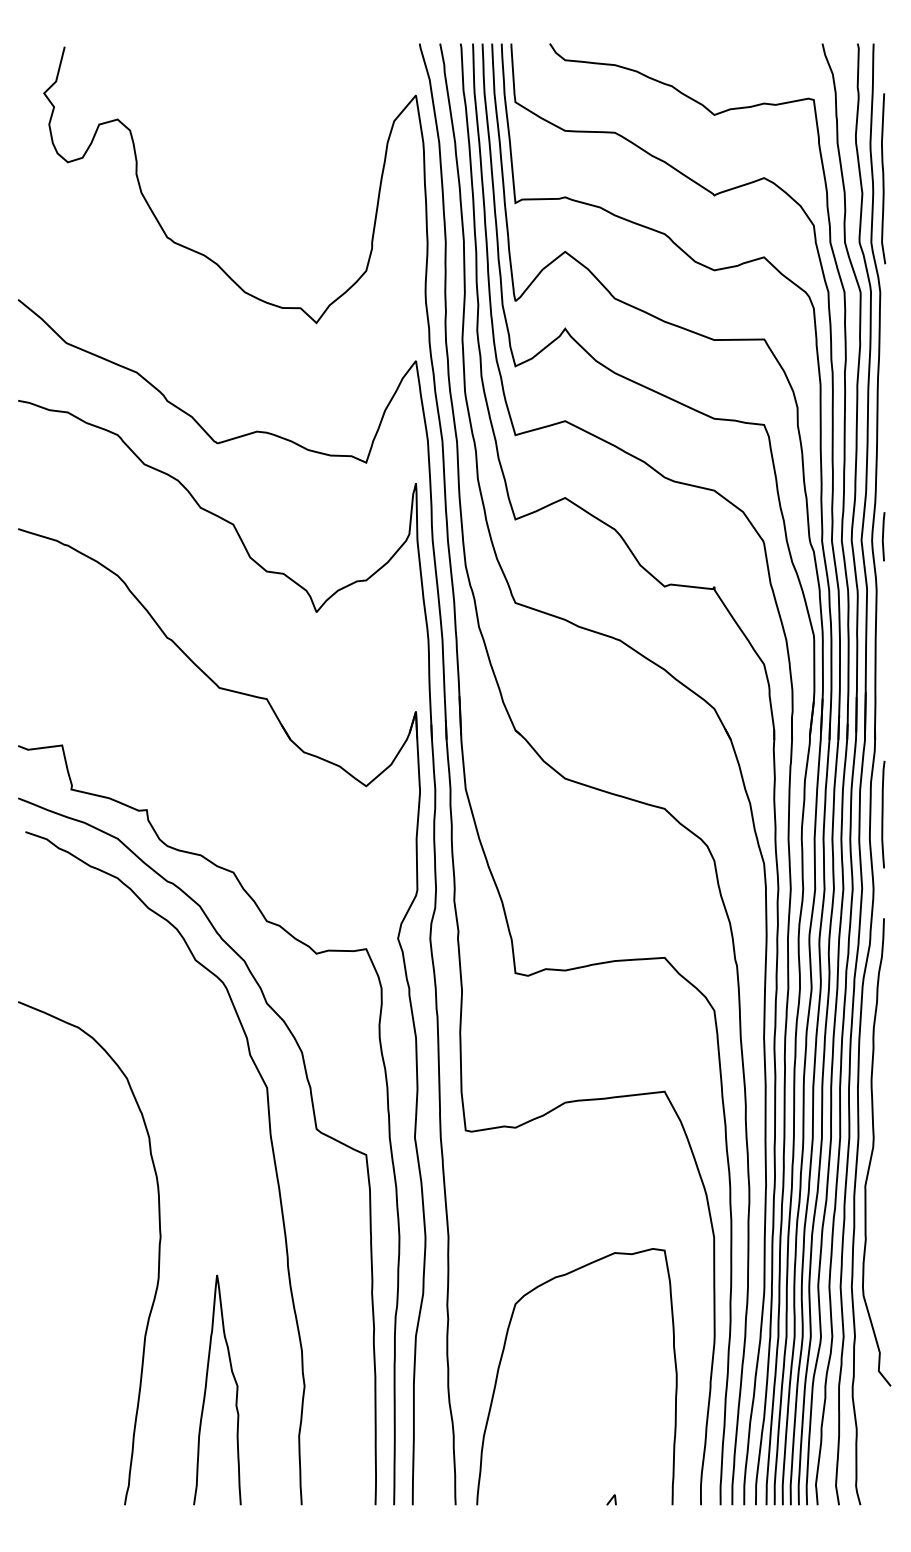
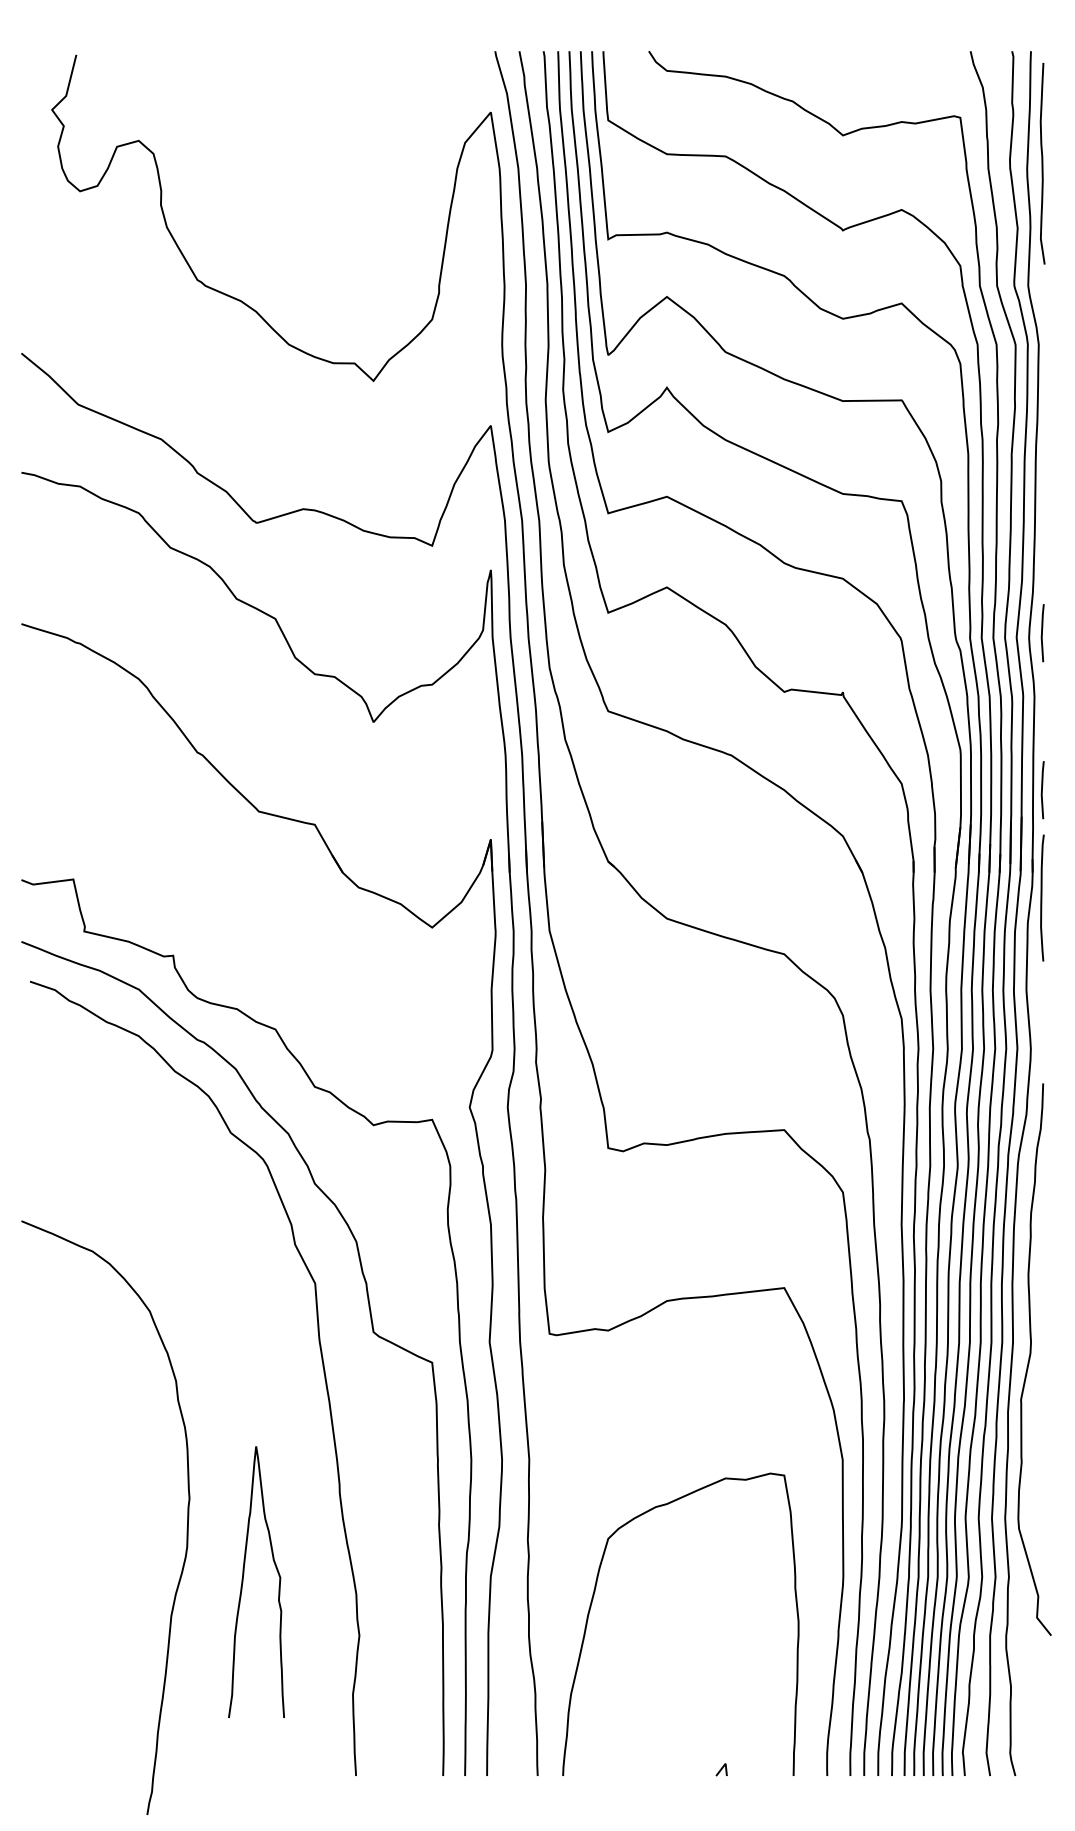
curve: (883, 178) -> (1042, 163), moved
line: (883, 670) -> (1042, 790), added
curve: (883, 814) -> (1042, 897), moved
curve: (158, 1262) -> (186, 1528), moved
curve: (206, 1390) -> (243, 1582), moved

